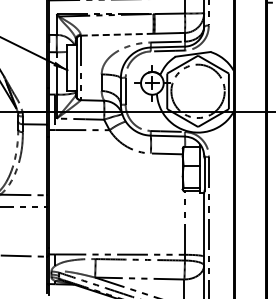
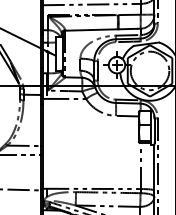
line: (117, 34) -> (91, 29), dashed -> solid

